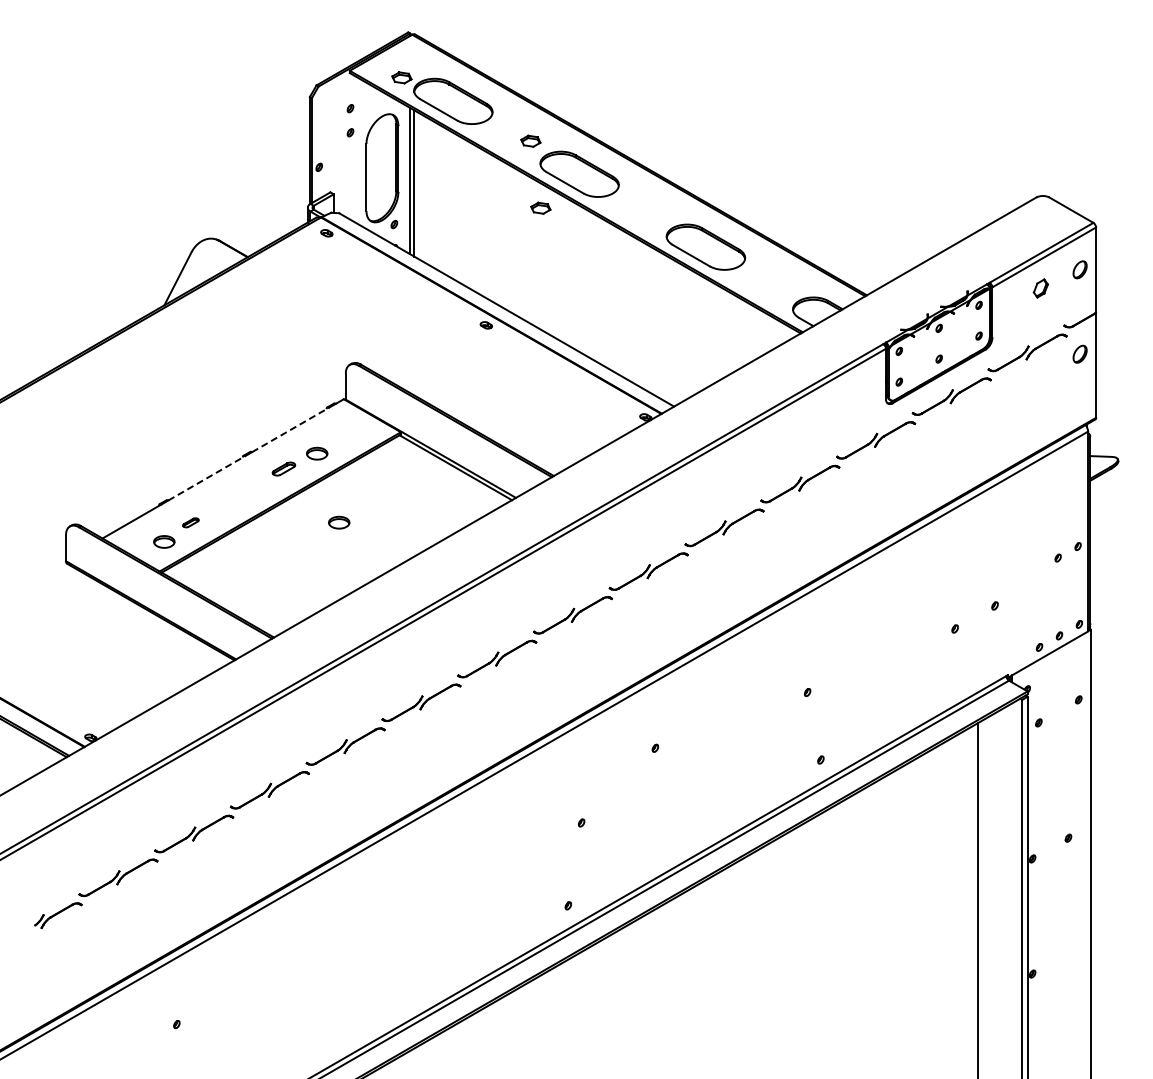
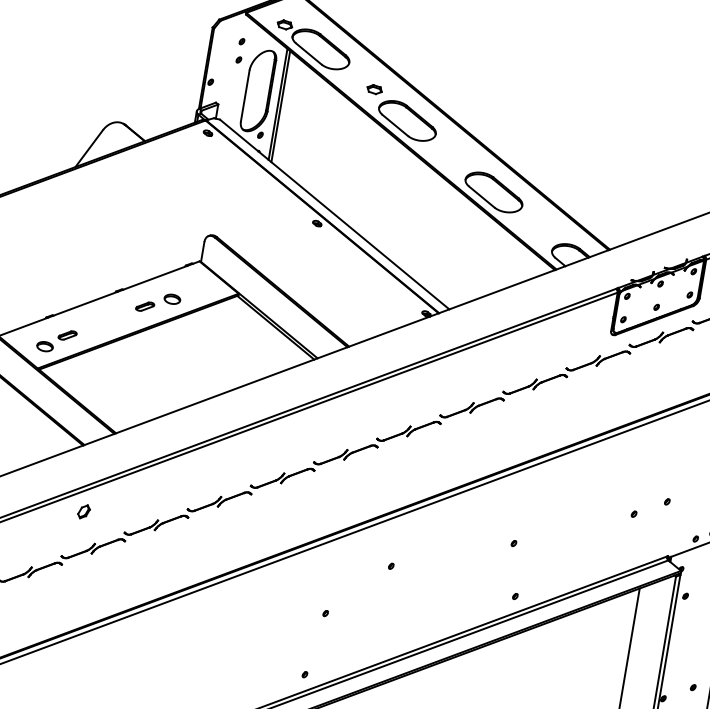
part: (540, 207) -> (373, 141), removed
line: (290, 429) -> (155, 277), dashed -> solid
line: (206, 478) -> (85, 303), dashed -> solid
part: (190, 522) -> (67, 335), size x1.43
part: (339, 522) -> (180, 354), removed
part: (250, 744) -> (84, 511), added

